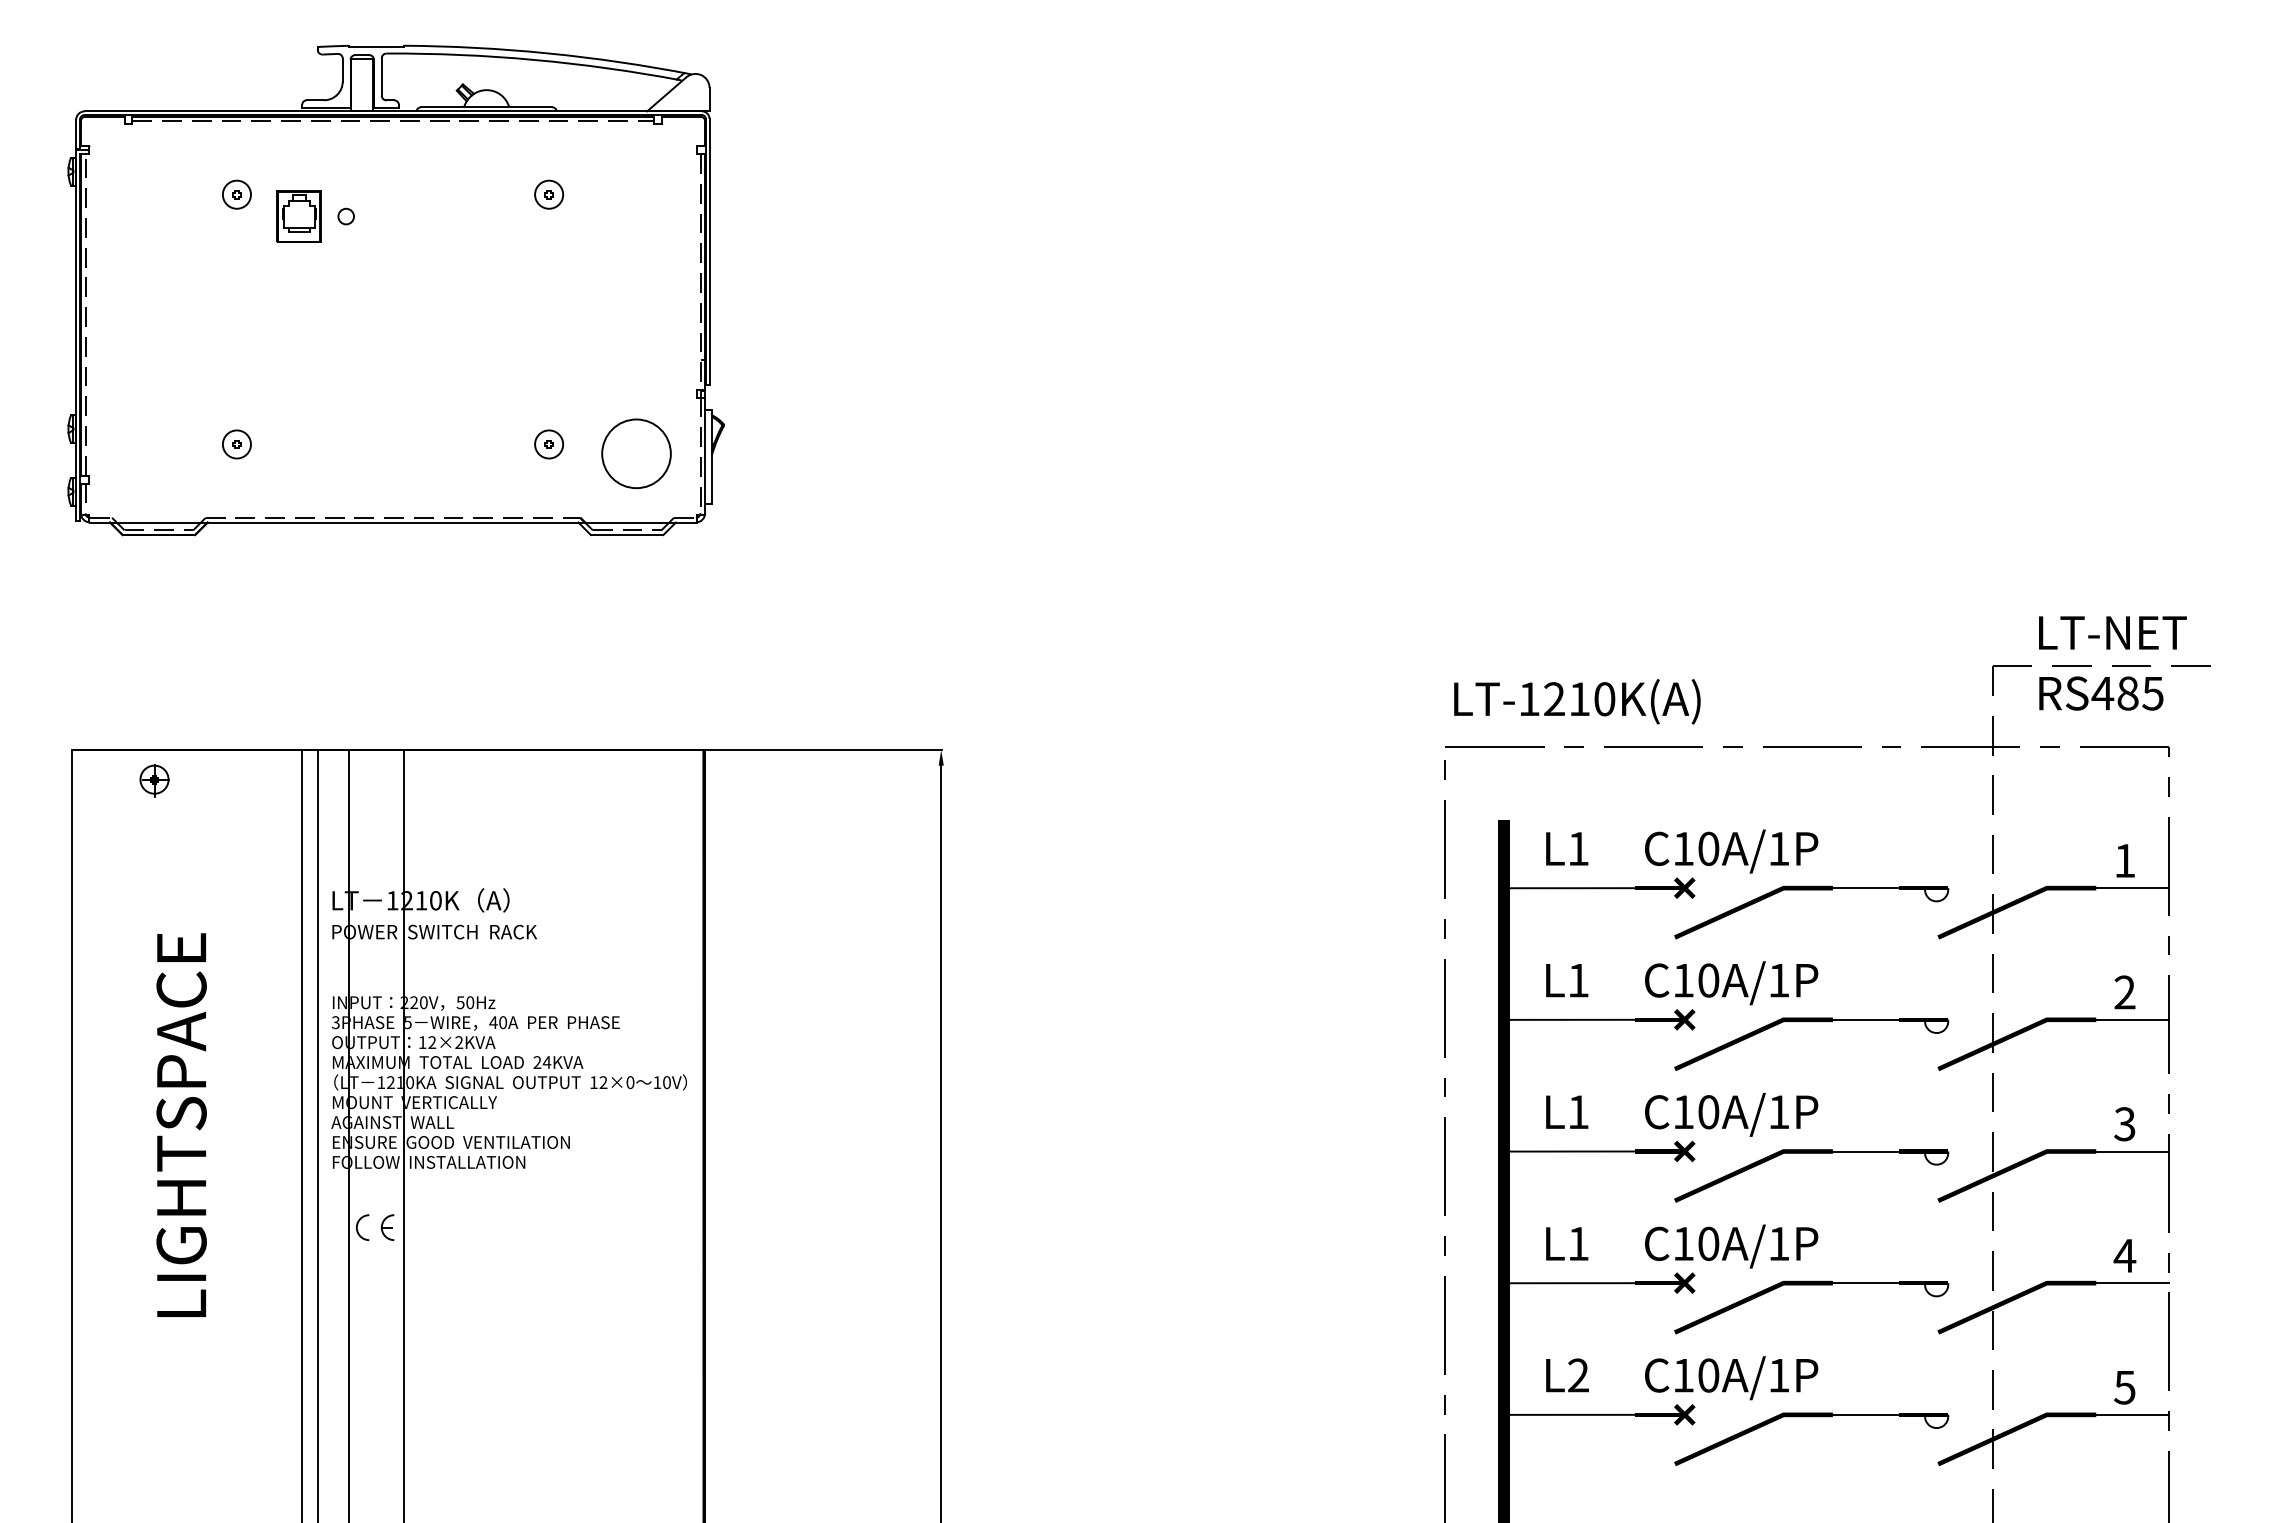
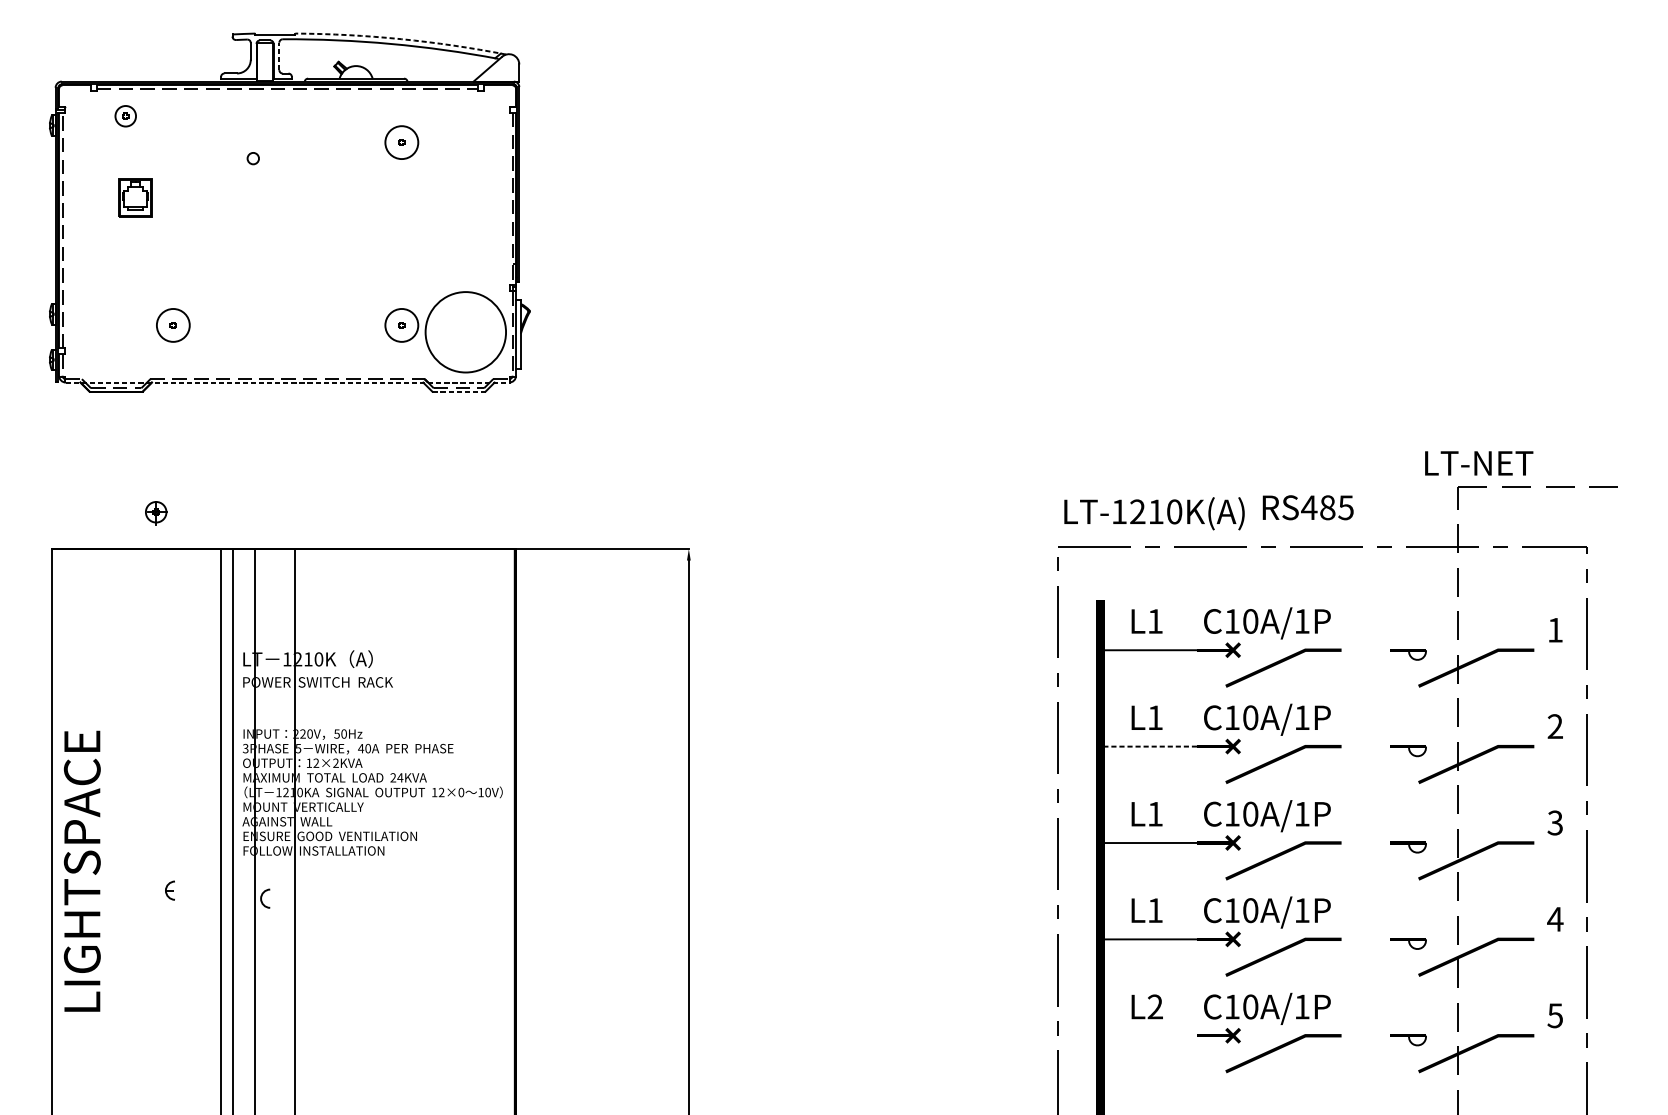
arc: (548, 53) -> (401, 39), solid -> dashed
line: (381, 76) -> (279, 56), solid -> dashed
part: (236, 194) -> (125, 116), moved
circle: (549, 194) -> (402, 142), size x1.6
part: (298, 216) -> (134, 198), moved
circle: (236, 444) -> (173, 325), size x1.6
circle: (549, 444) -> (402, 325), size x1.6
circle: (636, 453) -> (465, 332), size x1.6
line: (393, 522) -> (287, 382), solid -> dashed
line: (627, 535) -> (459, 392), solid -> dashed
text: (2112, 632) -> (1478, 463), moved
text: (2101, 693) -> (1308, 507), moved
part: (154, 780) -> (156, 512), moved
line: (1865, 888) -> (1365, 650), removed
line: (2132, 888) -> (1560, 650), removed
line: (1569, 1019) -> (1148, 746), solid -> dashed
line: (1865, 1019) -> (1365, 746), removed
line: (2132, 1019) -> (1560, 746), removed
text: (181, 1124) -> (82, 870), moved
line: (1865, 1151) -> (1365, 842), removed
line: (2132, 1151) -> (1560, 842), removed
part: (387, 1227) -> (170, 890), moved
line: (1865, 1283) -> (1365, 939), removed
line: (2132, 1283) -> (1560, 939), removed
line: (1569, 1414) -> (1148, 1035), removed
line: (1865, 1414) -> (1365, 1035), removed
line: (2132, 1414) -> (1560, 1035), removed

